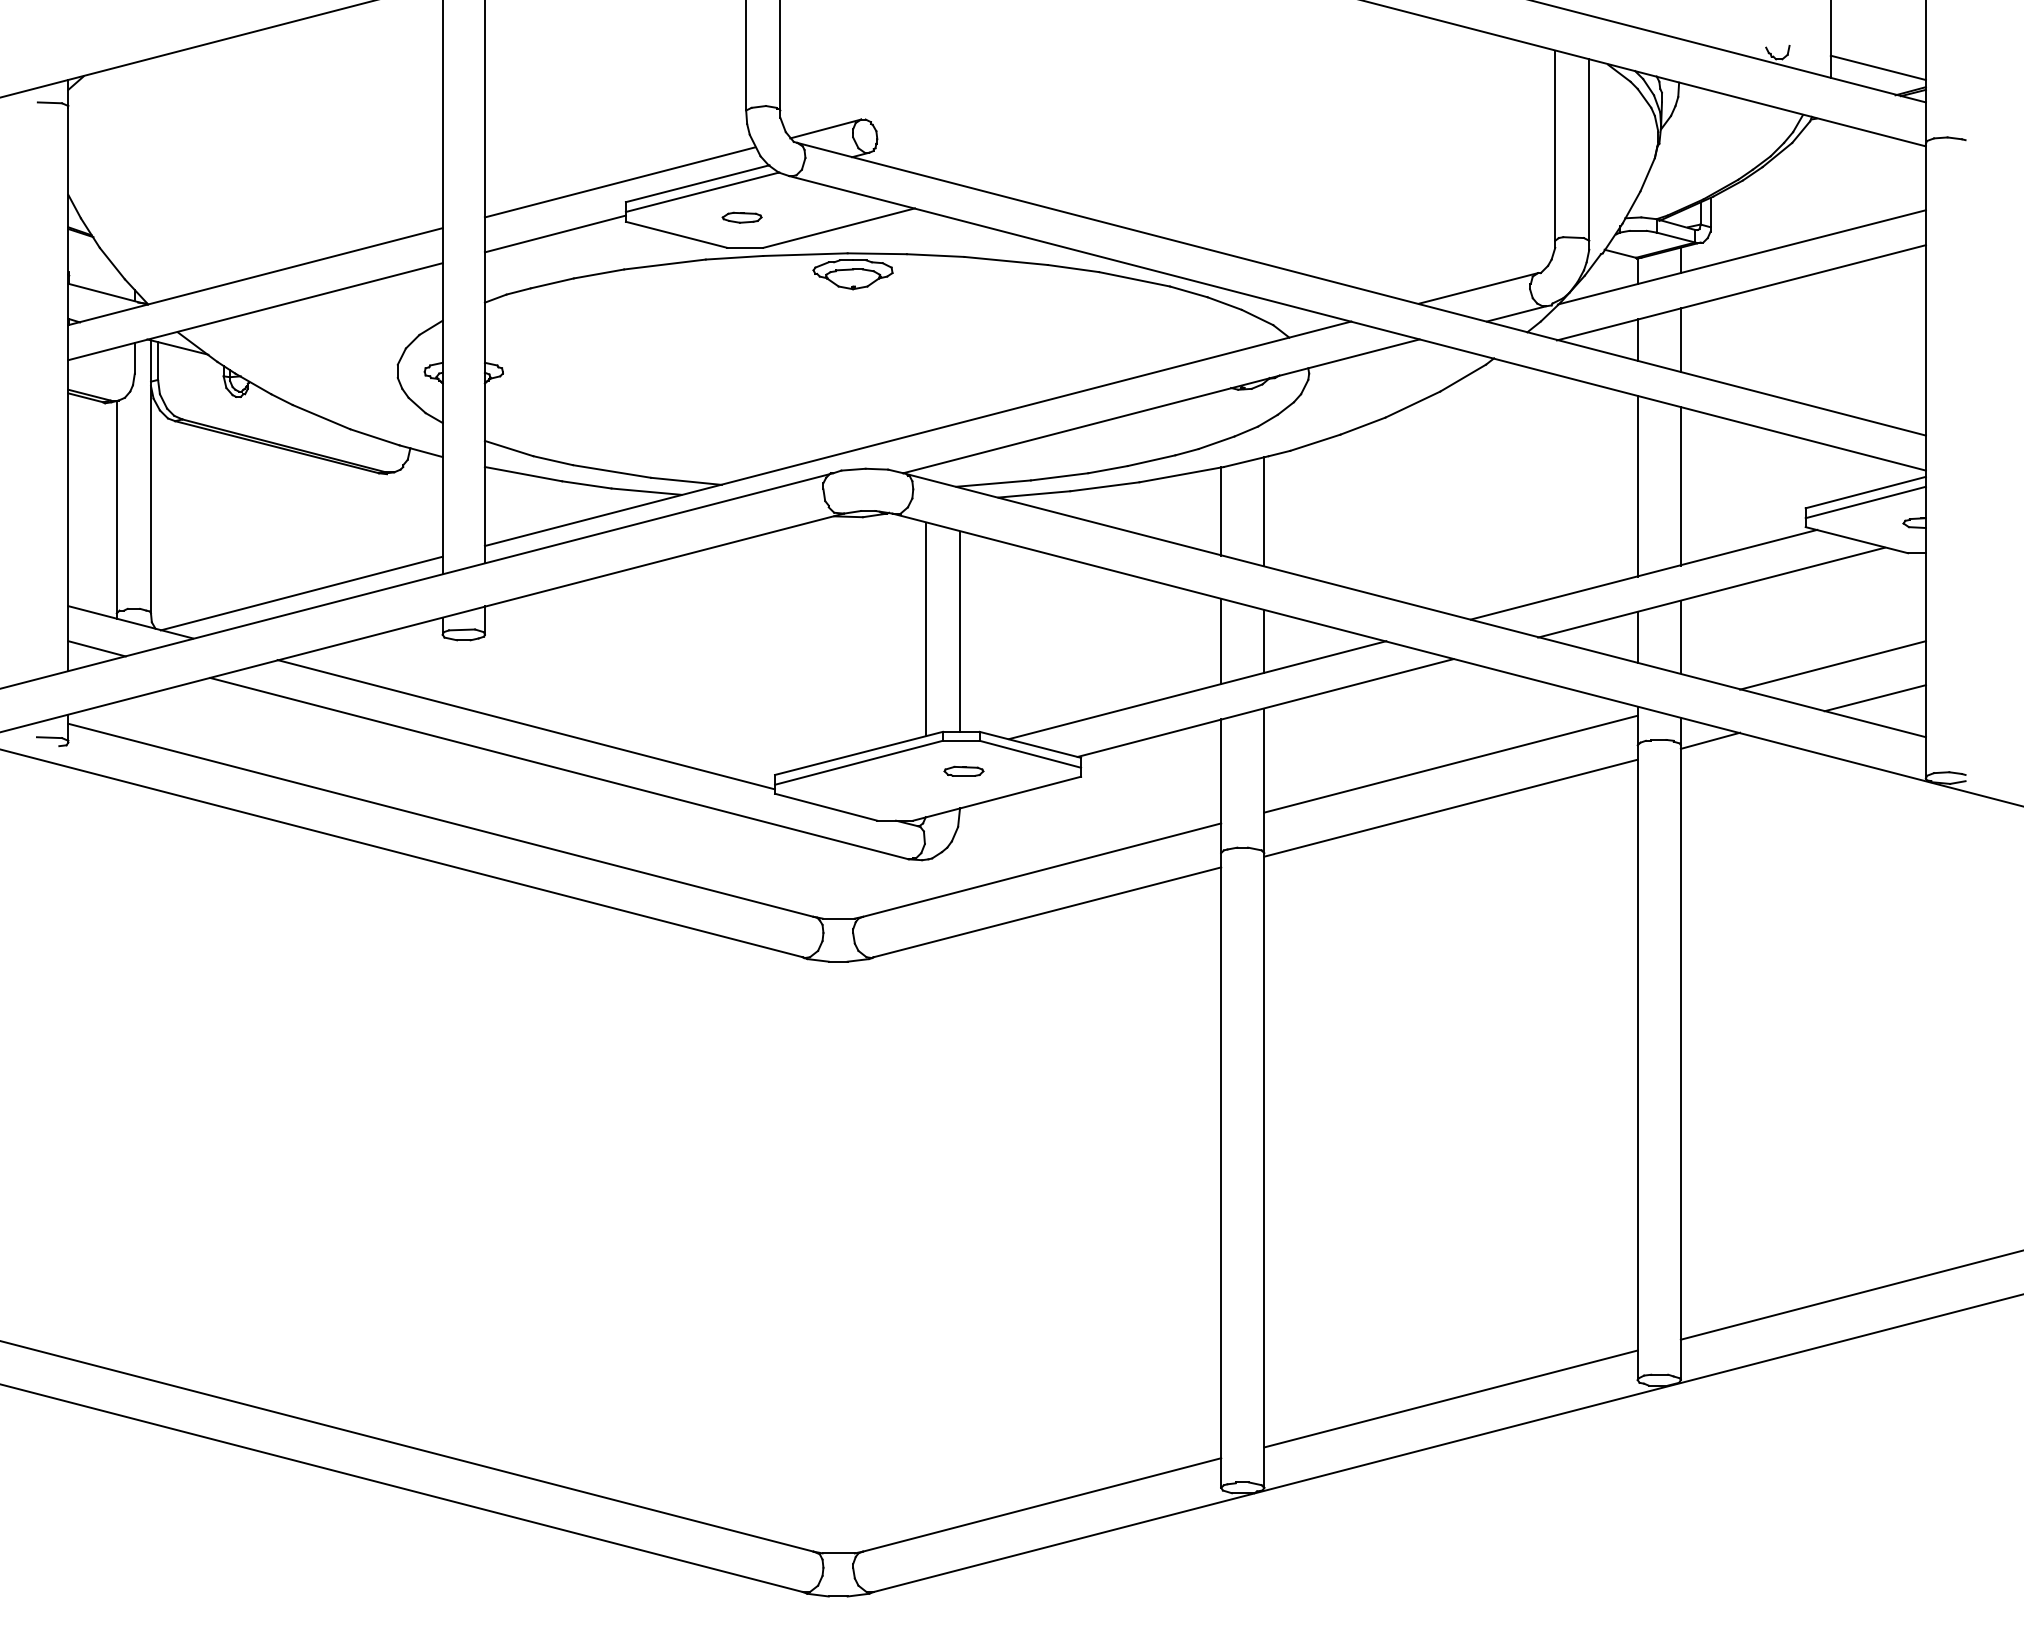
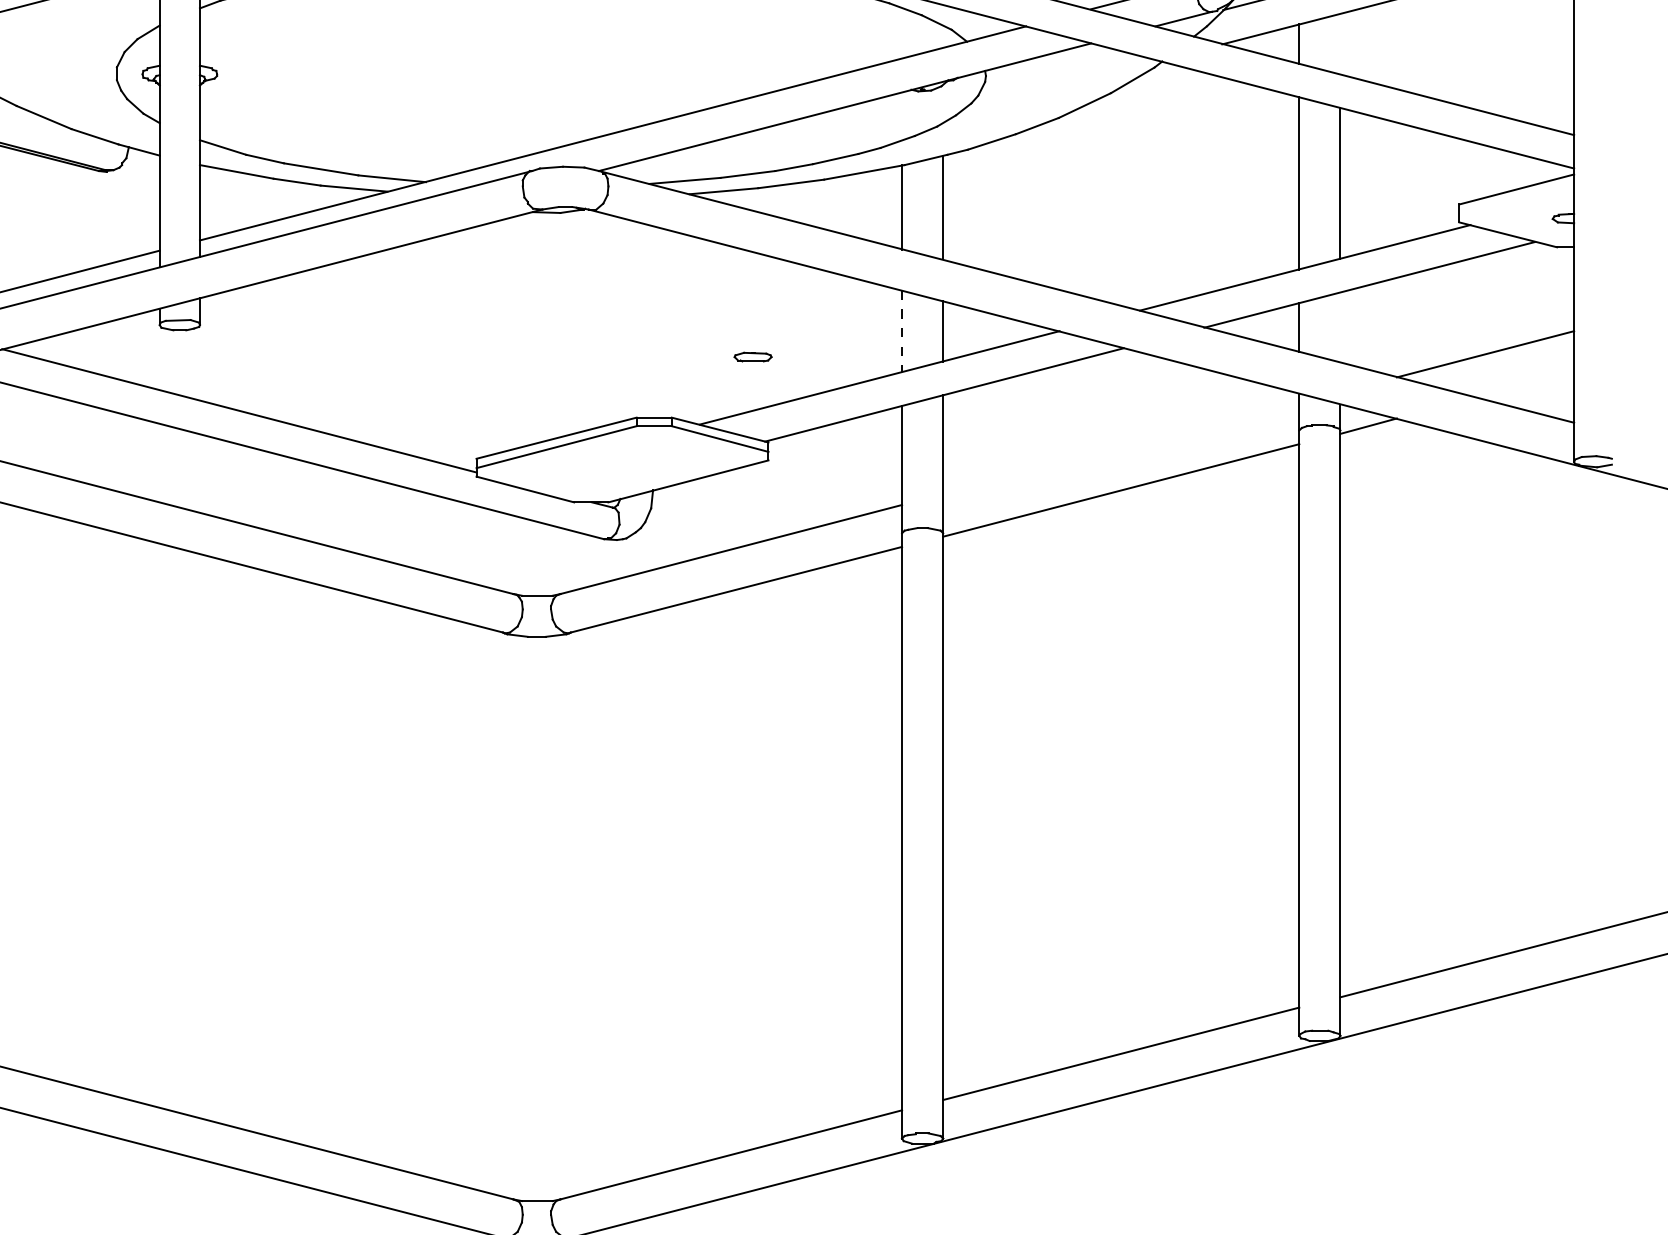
line: (1680, 339) -> (1340, 43), removed
line: (1865, 502) -> (1516, 198), removed
line: (925, 628) -> (620, 319), removed
line: (959, 631) -> (652, 321), removed
line: (1680, 636) -> (1340, 326), removed
line: (1221, 641) -> (902, 331), solid -> dashed
line: (1874, 698) -> (1525, 385), removed
line: (1450, 763) -> (1120, 447), removed
part: (963, 770) -> (752, 356), moved

